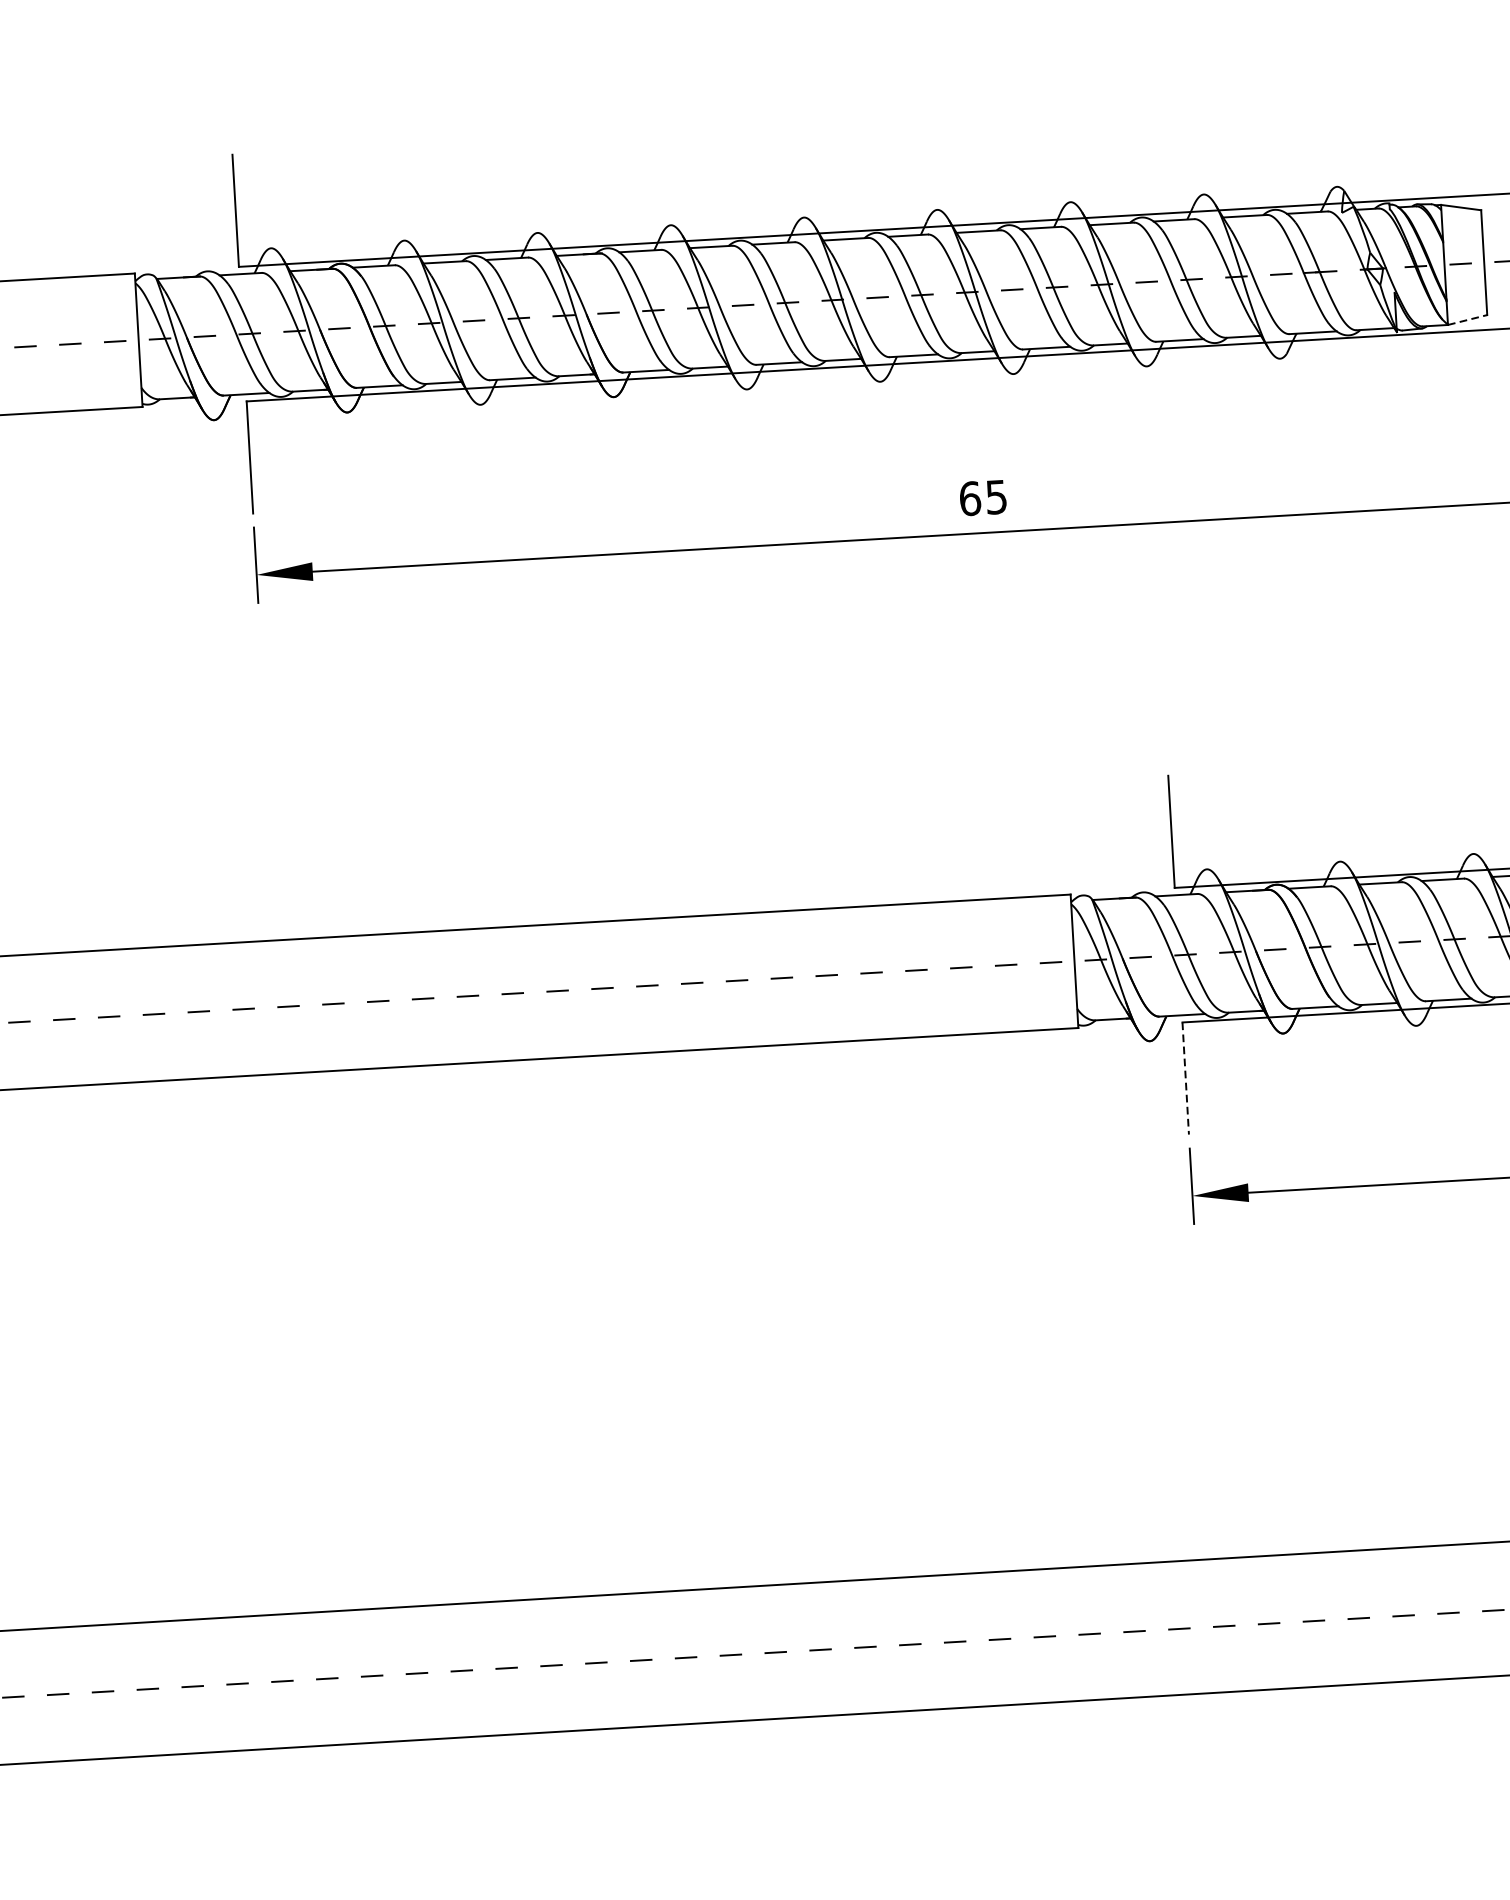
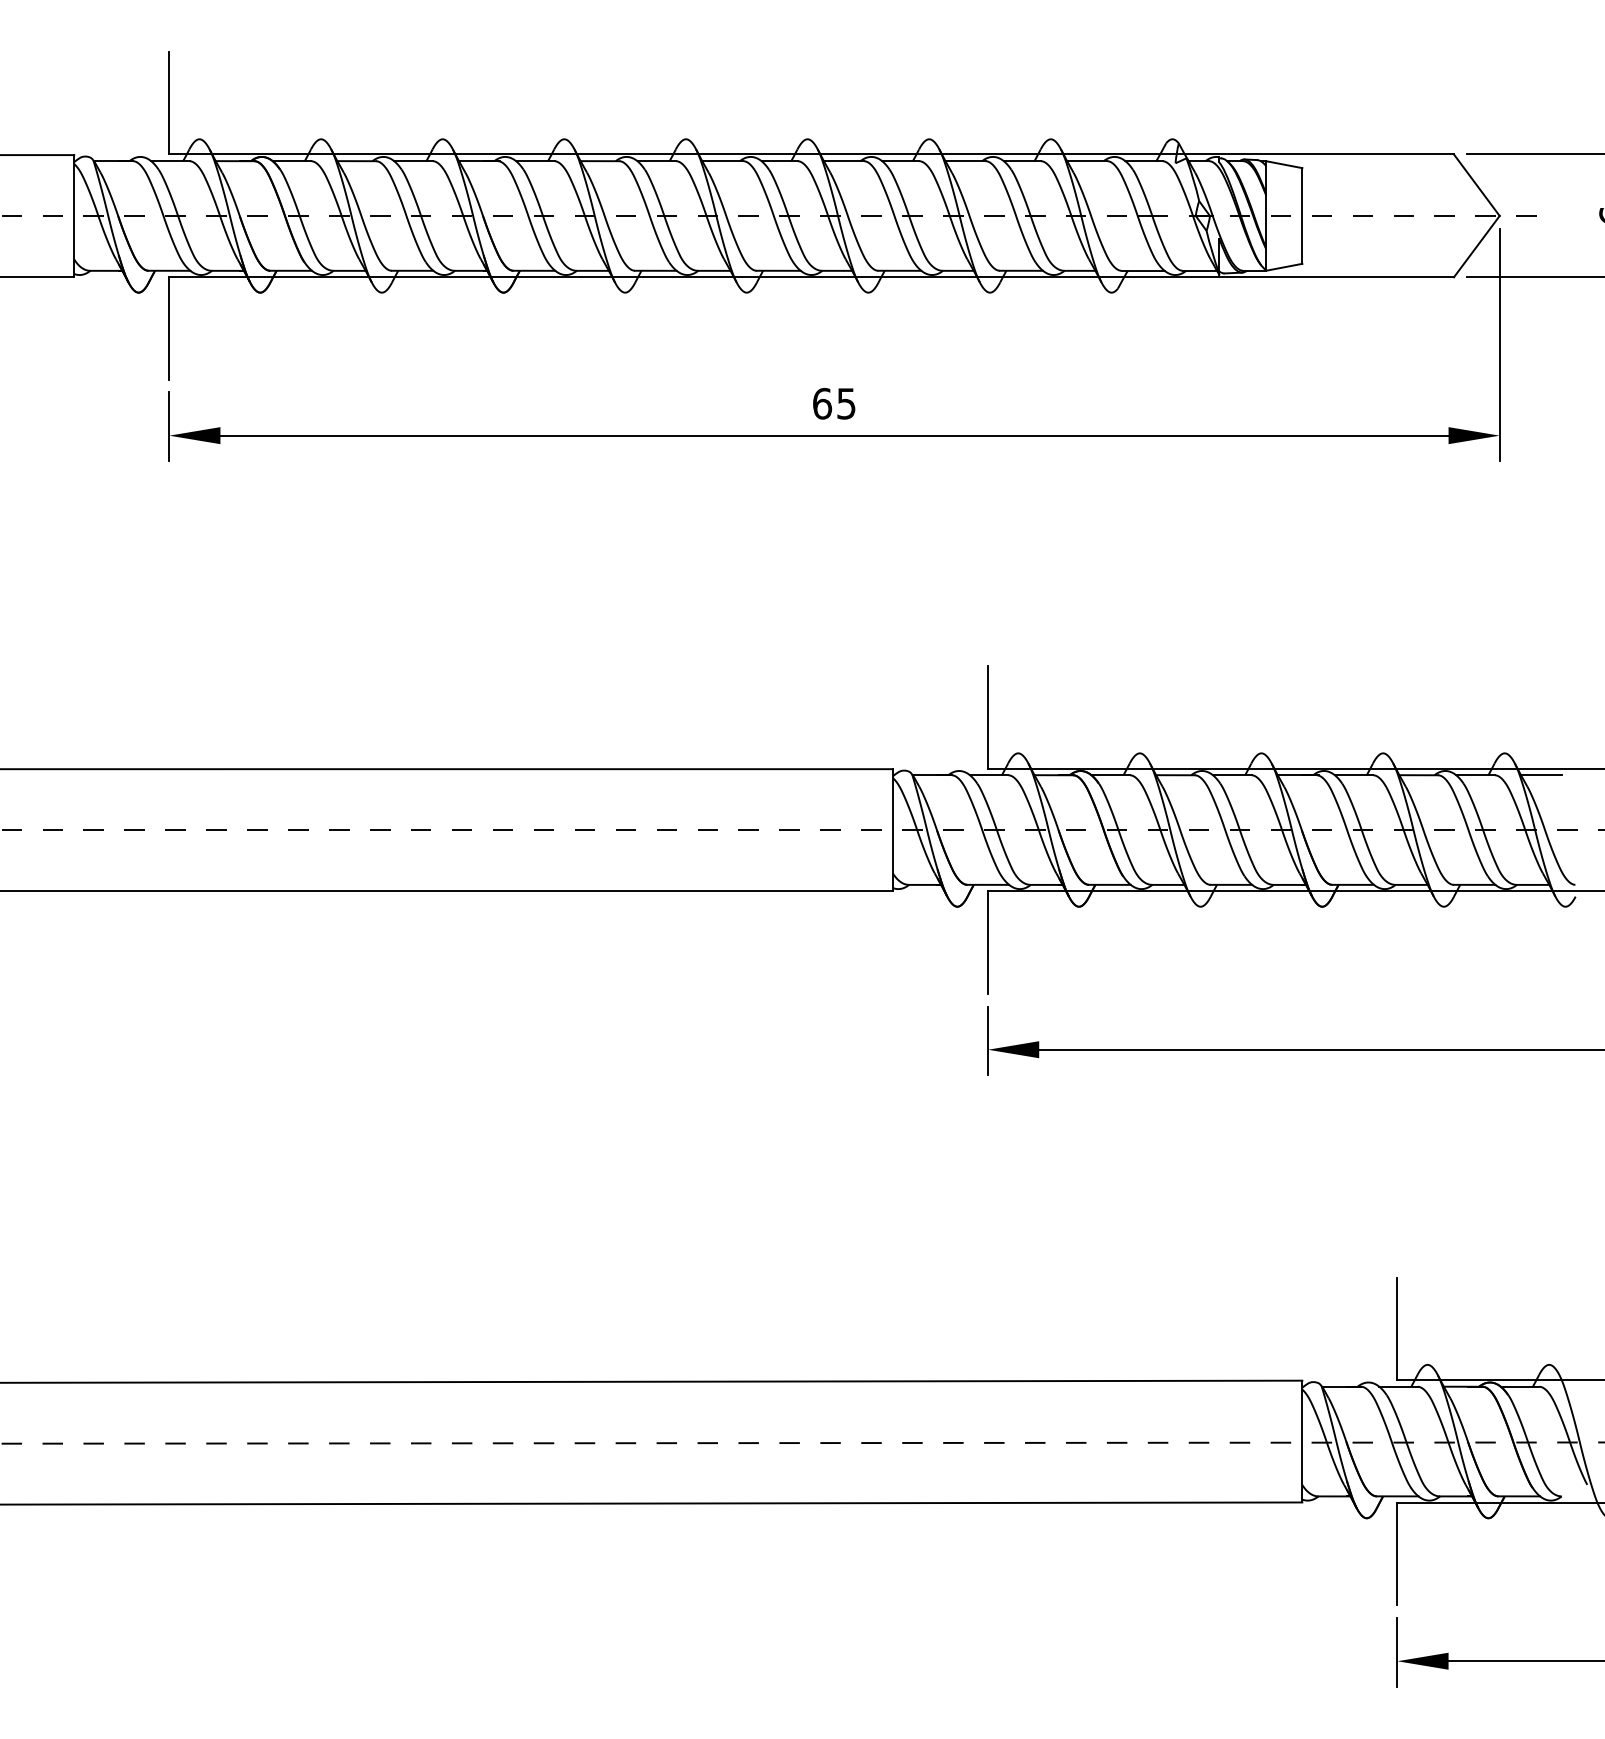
line: (1467, 320) -> (1284, 267), dashed -> solid
line: (1186, 1079) -> (988, 943), dashed -> solid

